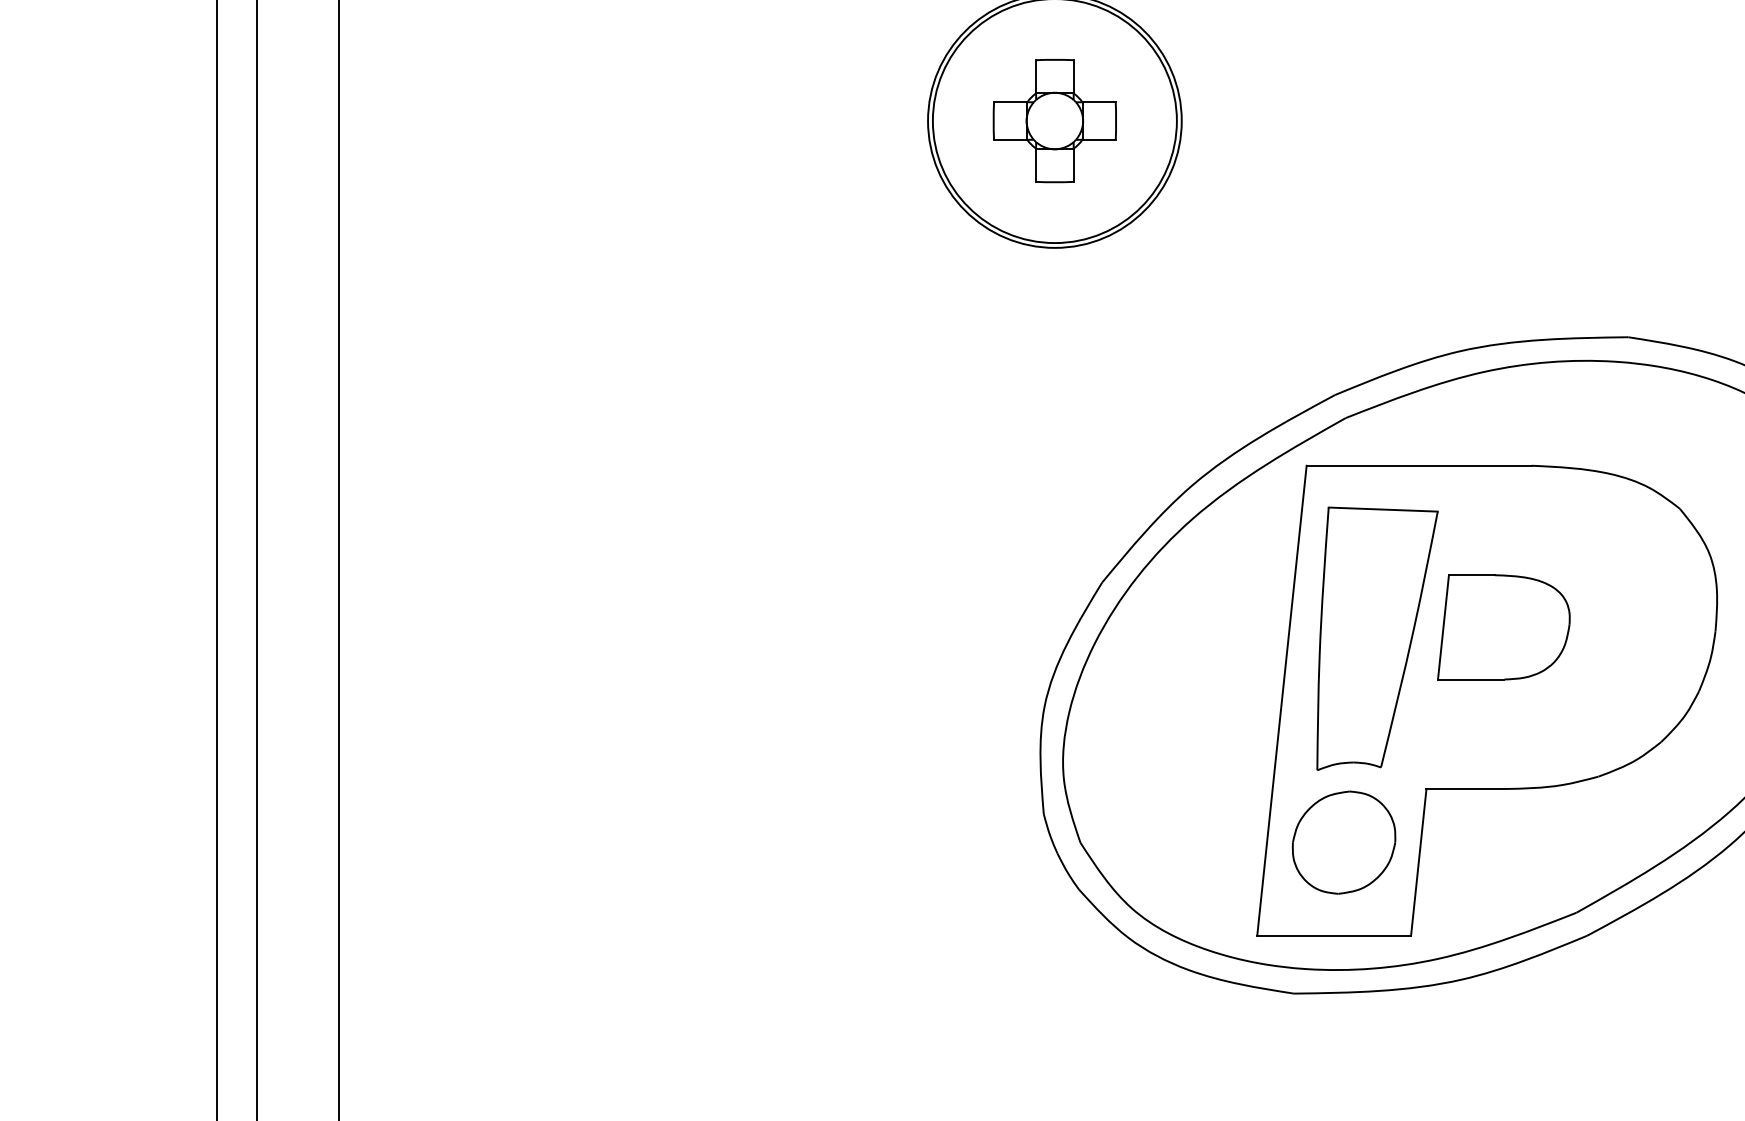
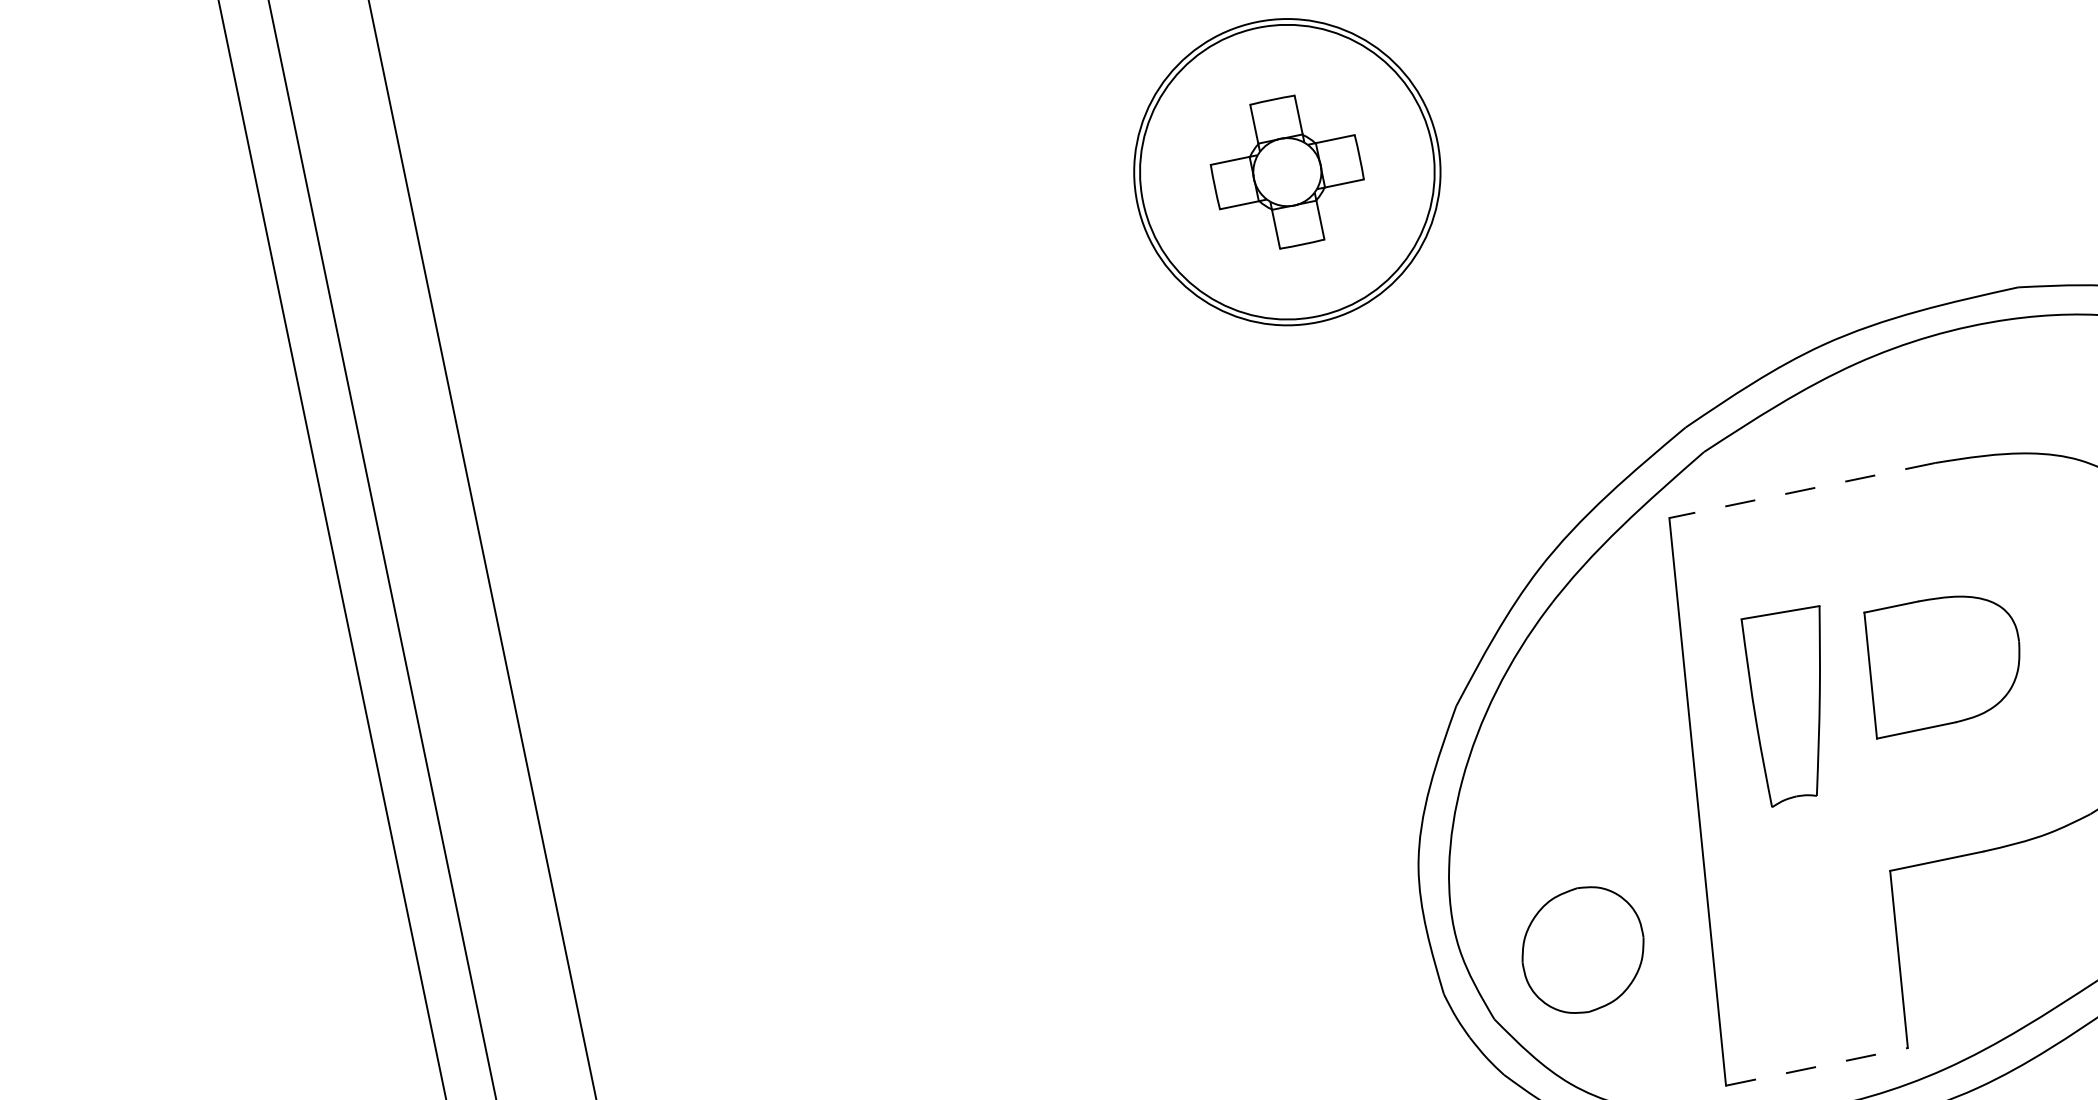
line: (1418, 465) -> (1801, 490), solid -> dashed
part: (1377, 638) -> (1795, 704), size x0.6
part: (1343, 842) -> (1582, 950), moved
line: (1334, 935) -> (1817, 1066), solid -> dashed

